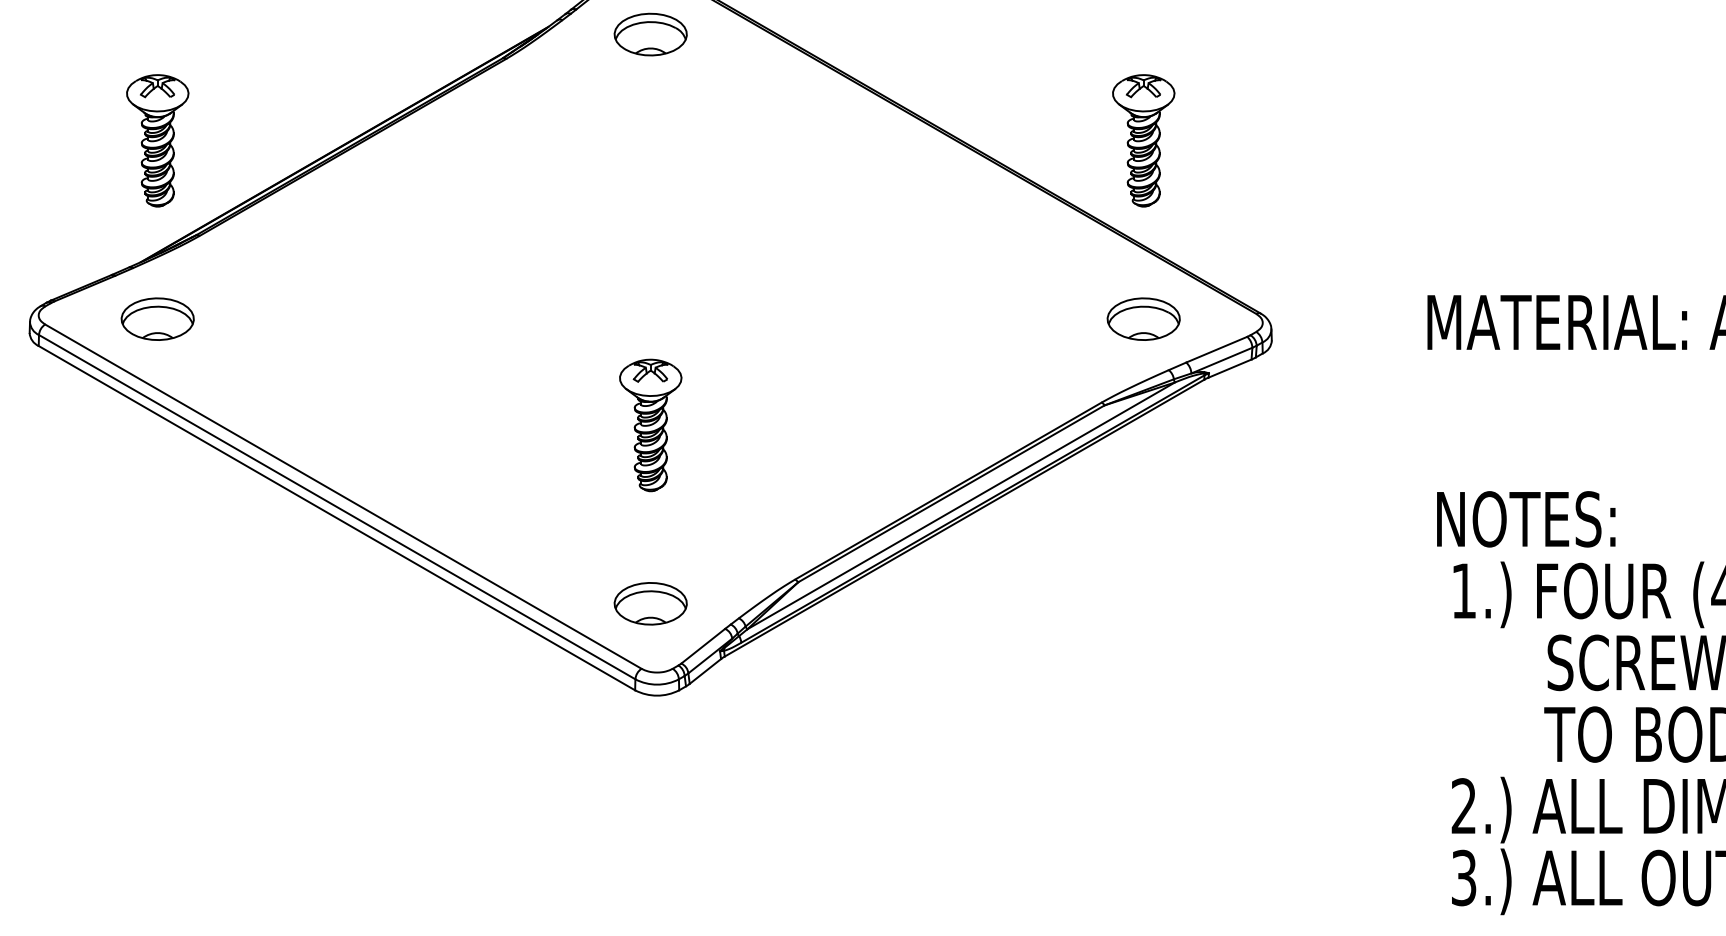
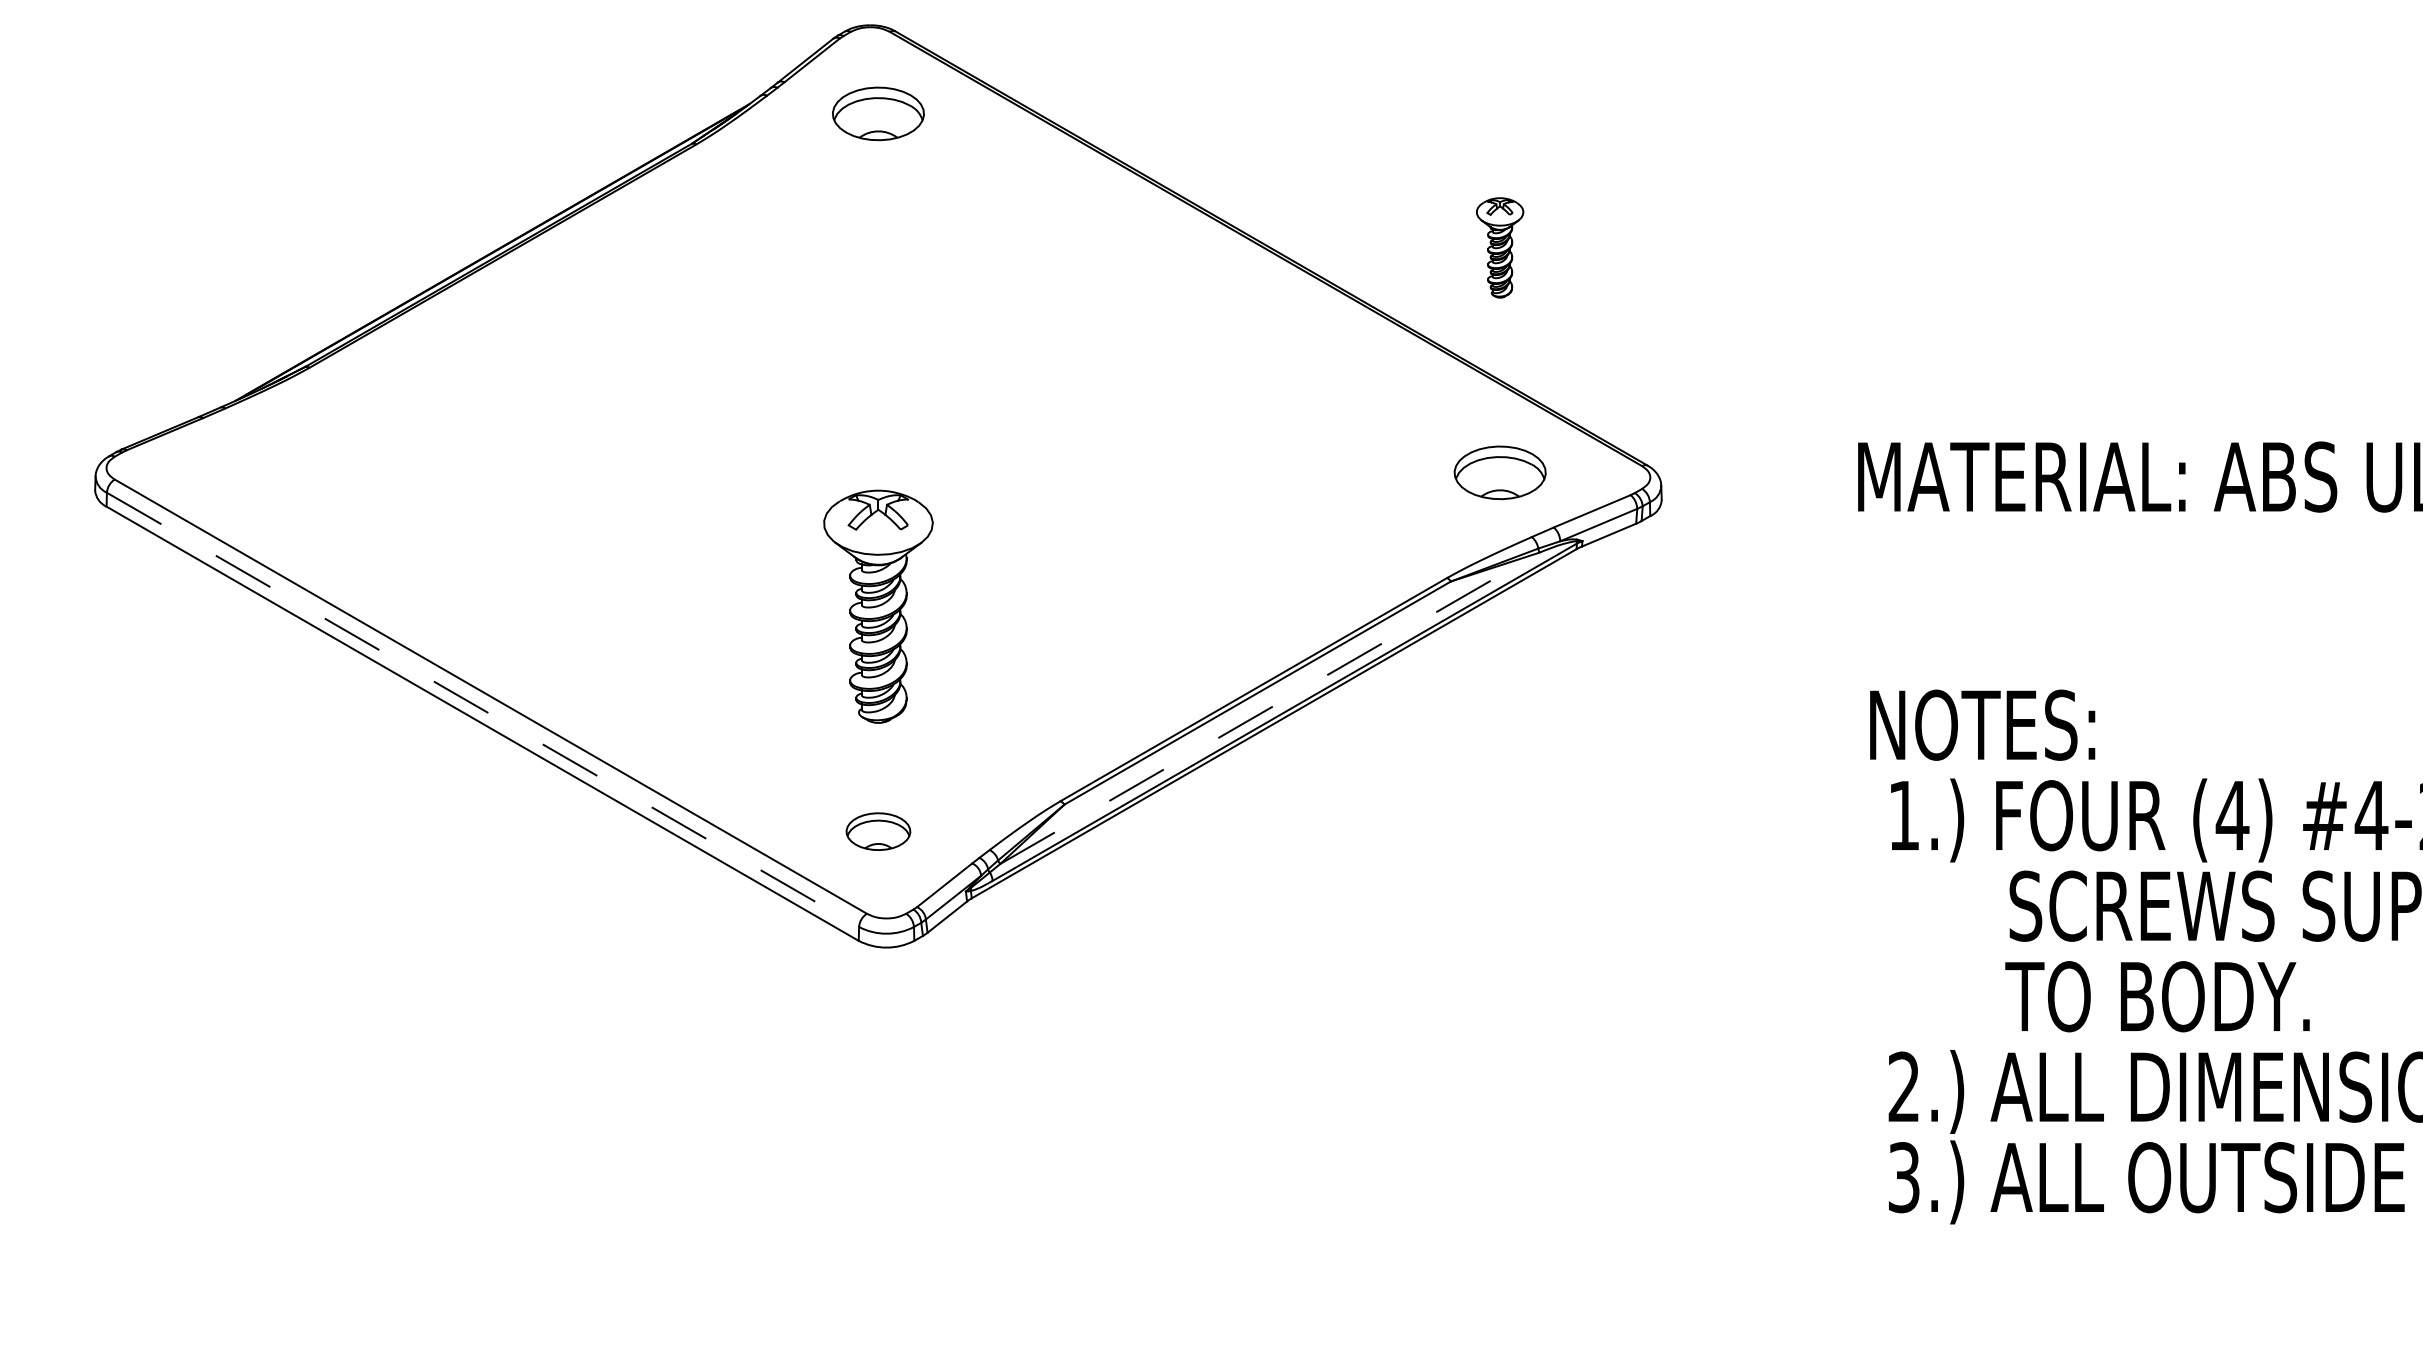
part: (157, 140) -> (256, 247), removed
part: (1143, 140) -> (1499, 247), size x0.6
part: (157, 318) -> (256, 472), removed
part: (650, 425) -> (878, 606), size x1.4
line: (961, 505) -> (1270, 707), solid -> dashed
line: (337, 507) -> (483, 710), solid -> dashed
part: (650, 603) -> (878, 831), size x0.7

